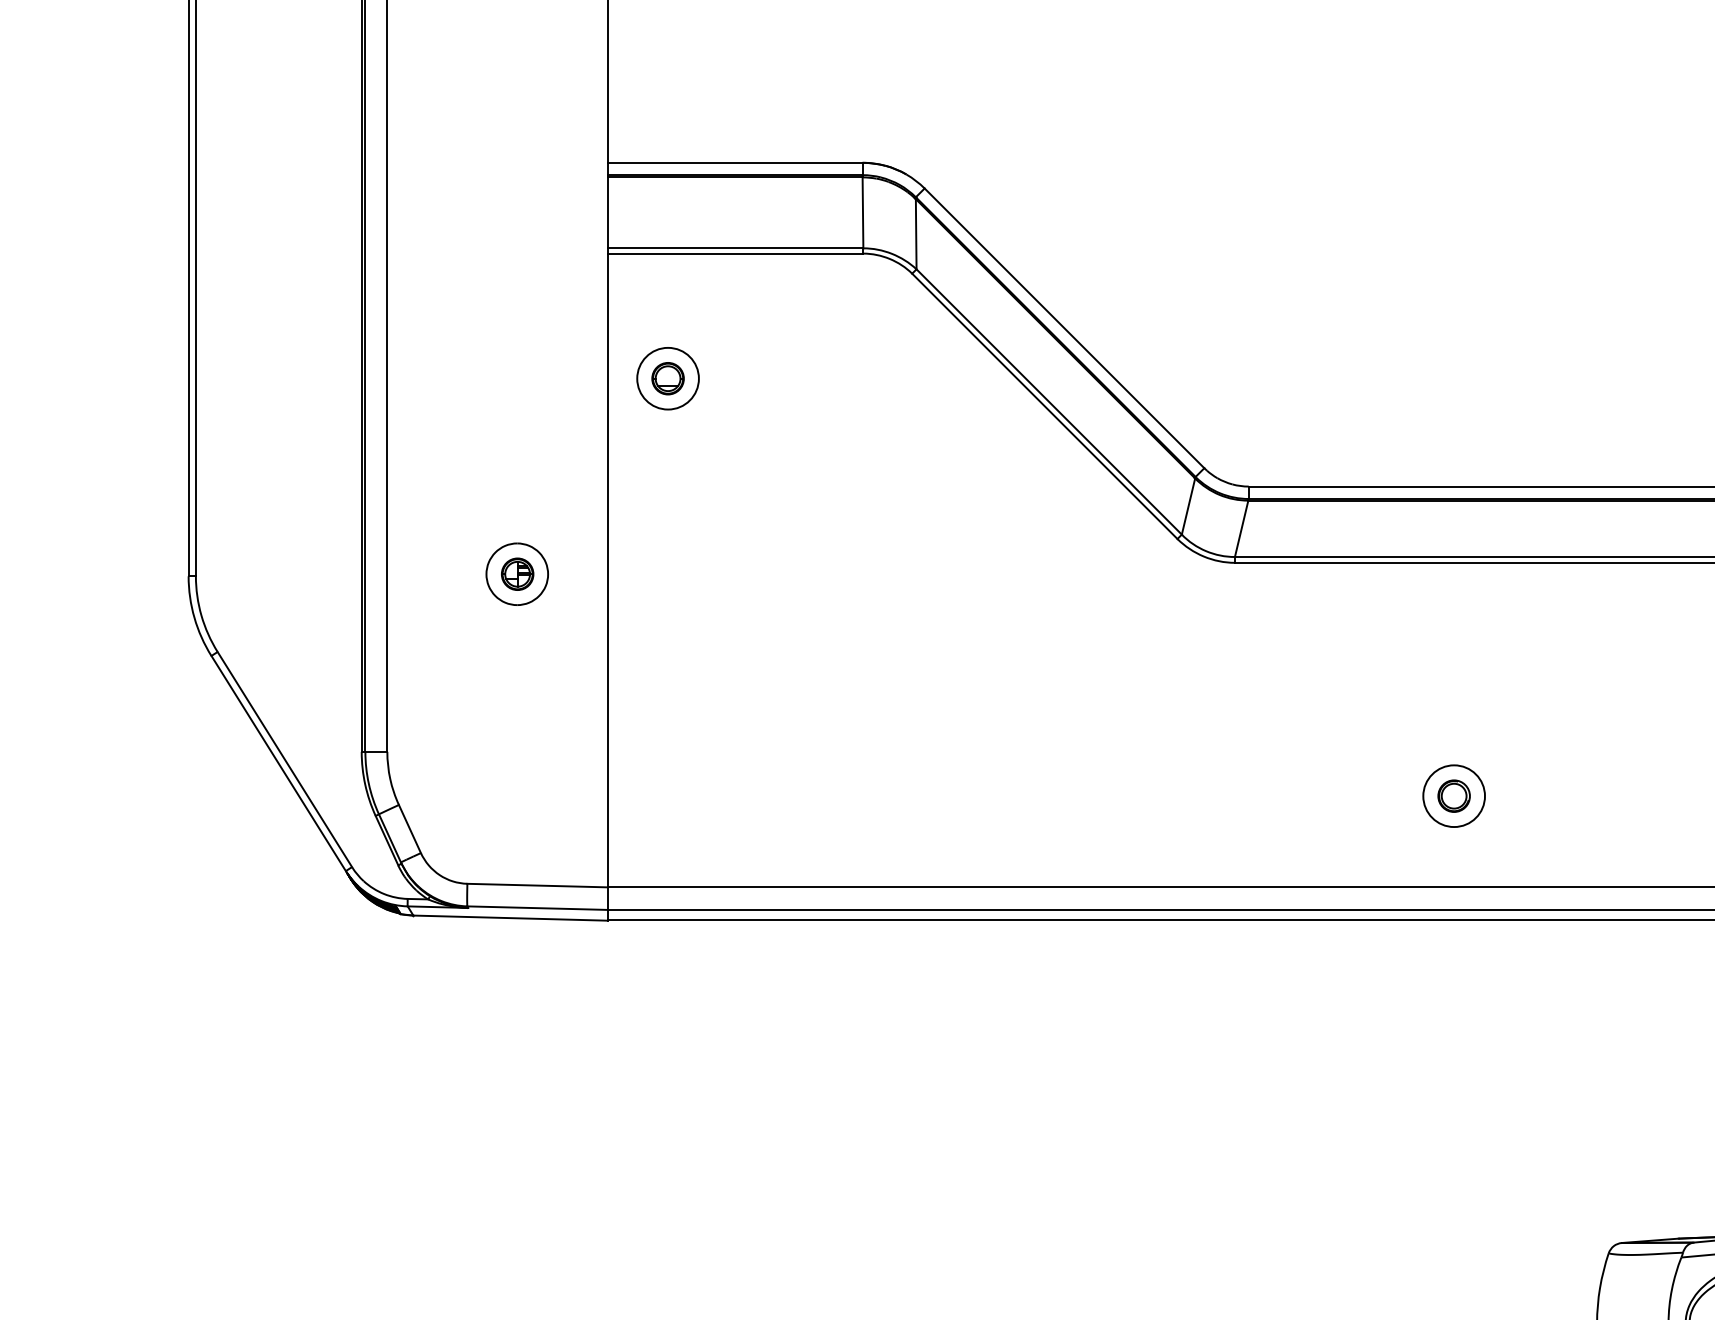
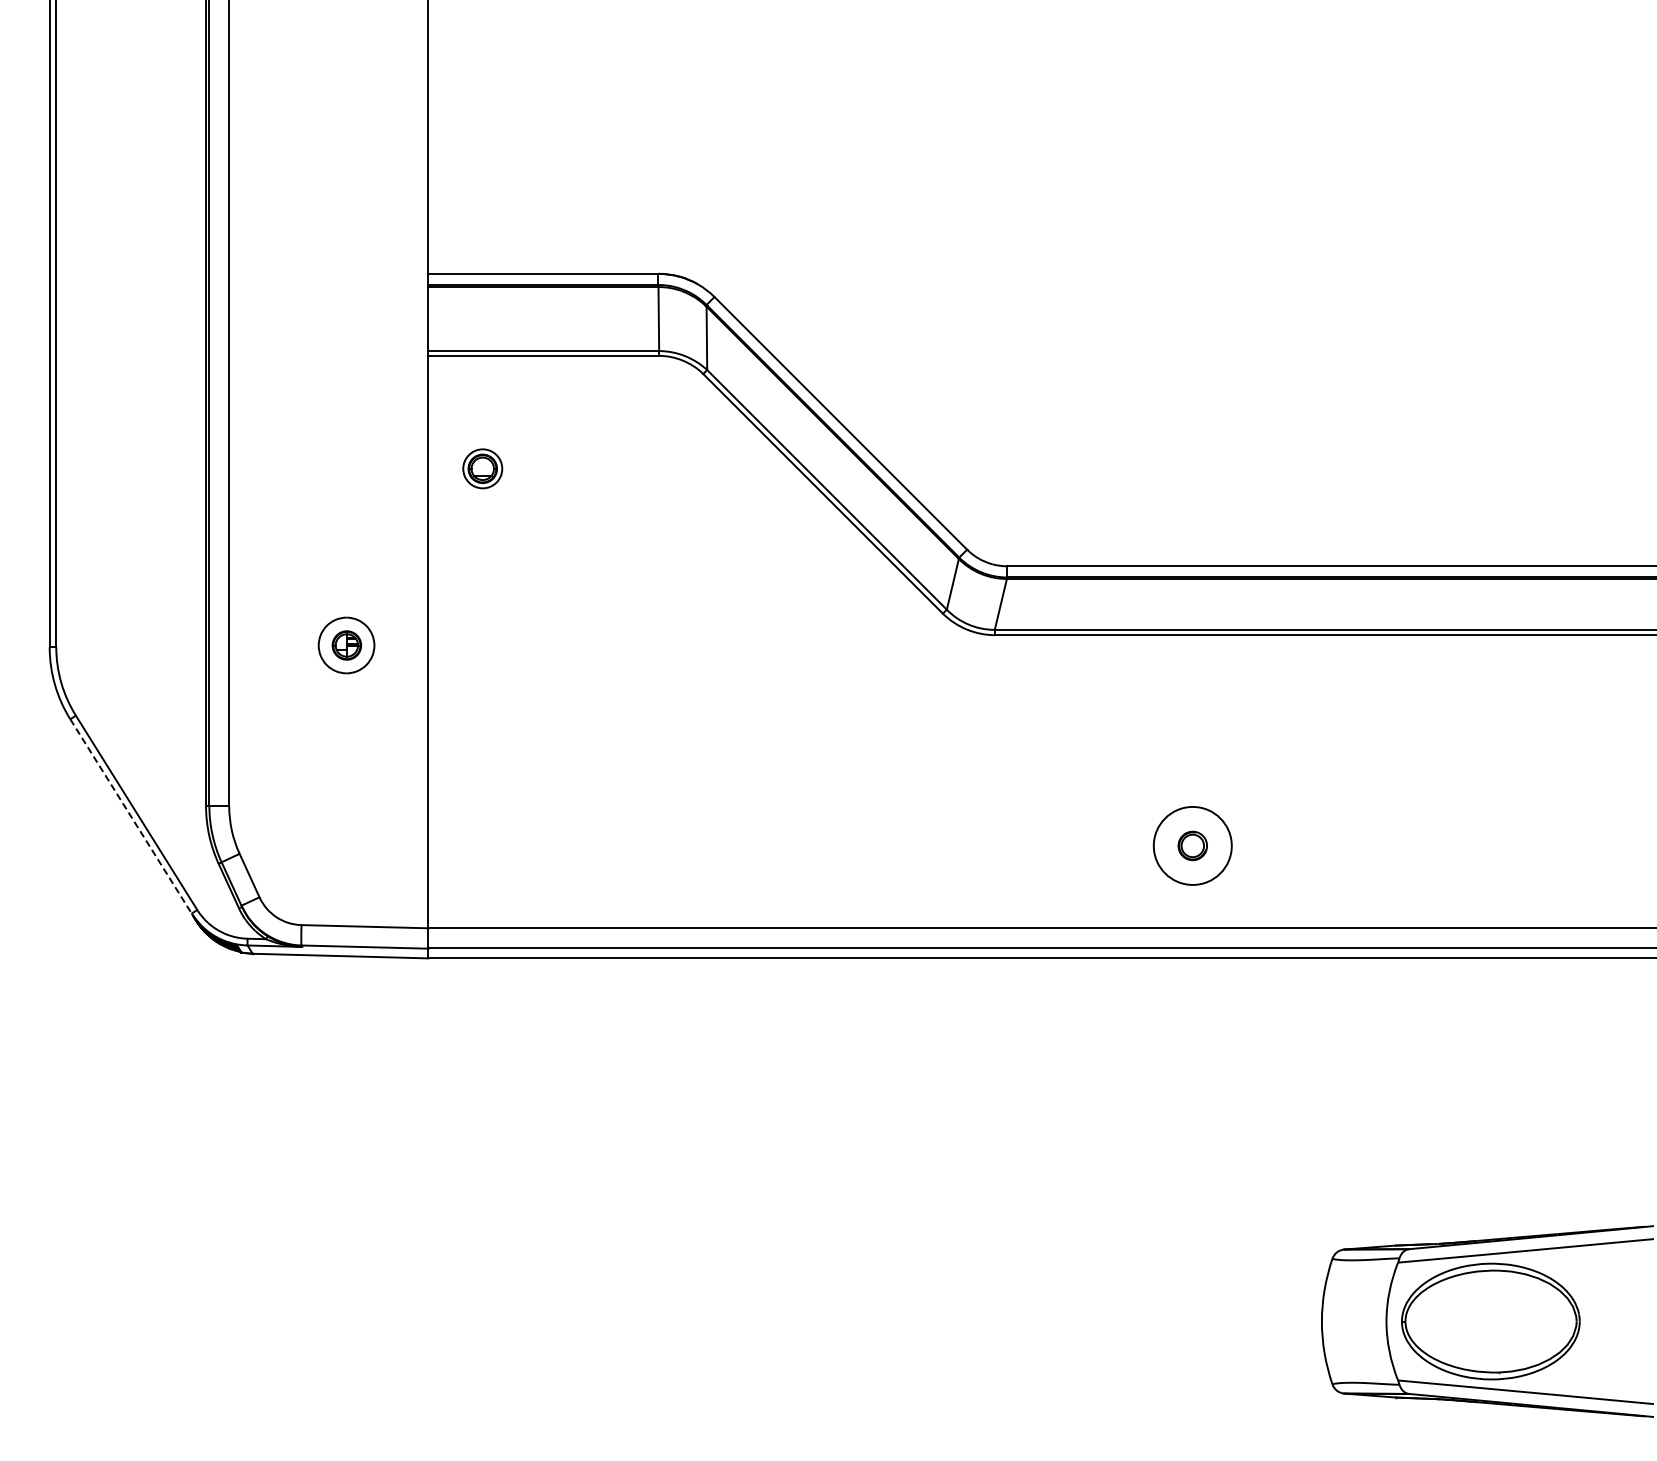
circle: (667, 378) -> (482, 468), size x0.7
line: (281, 768) -> (133, 820), solid -> dashed
circle: (1453, 795) -> (1192, 845), size x1.4

